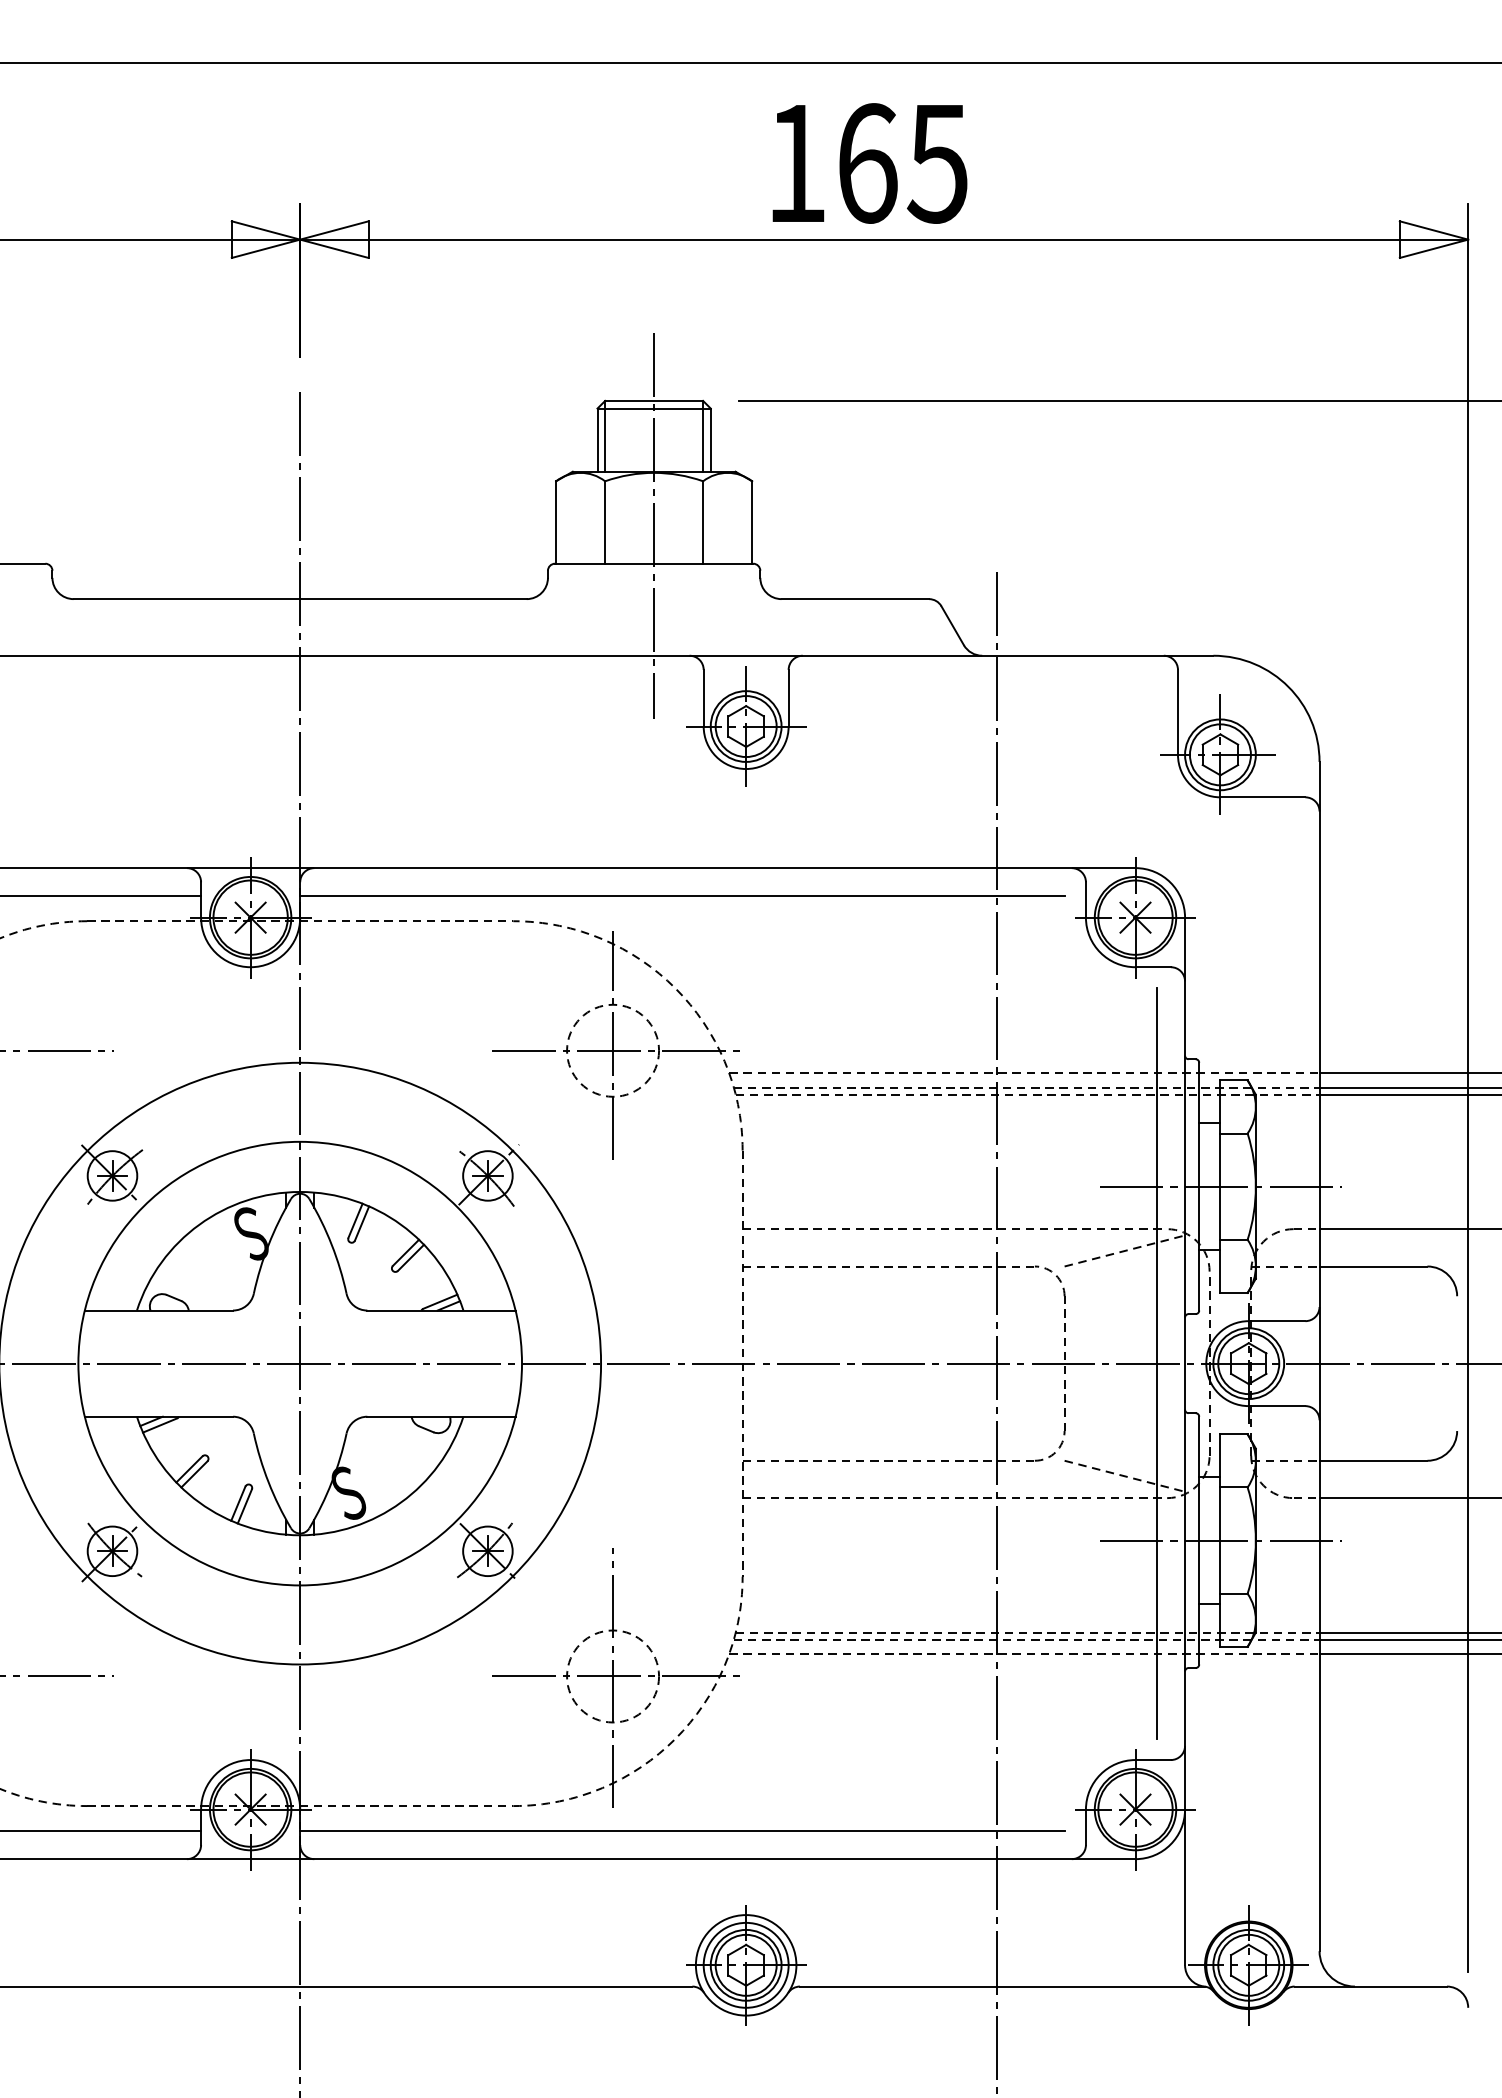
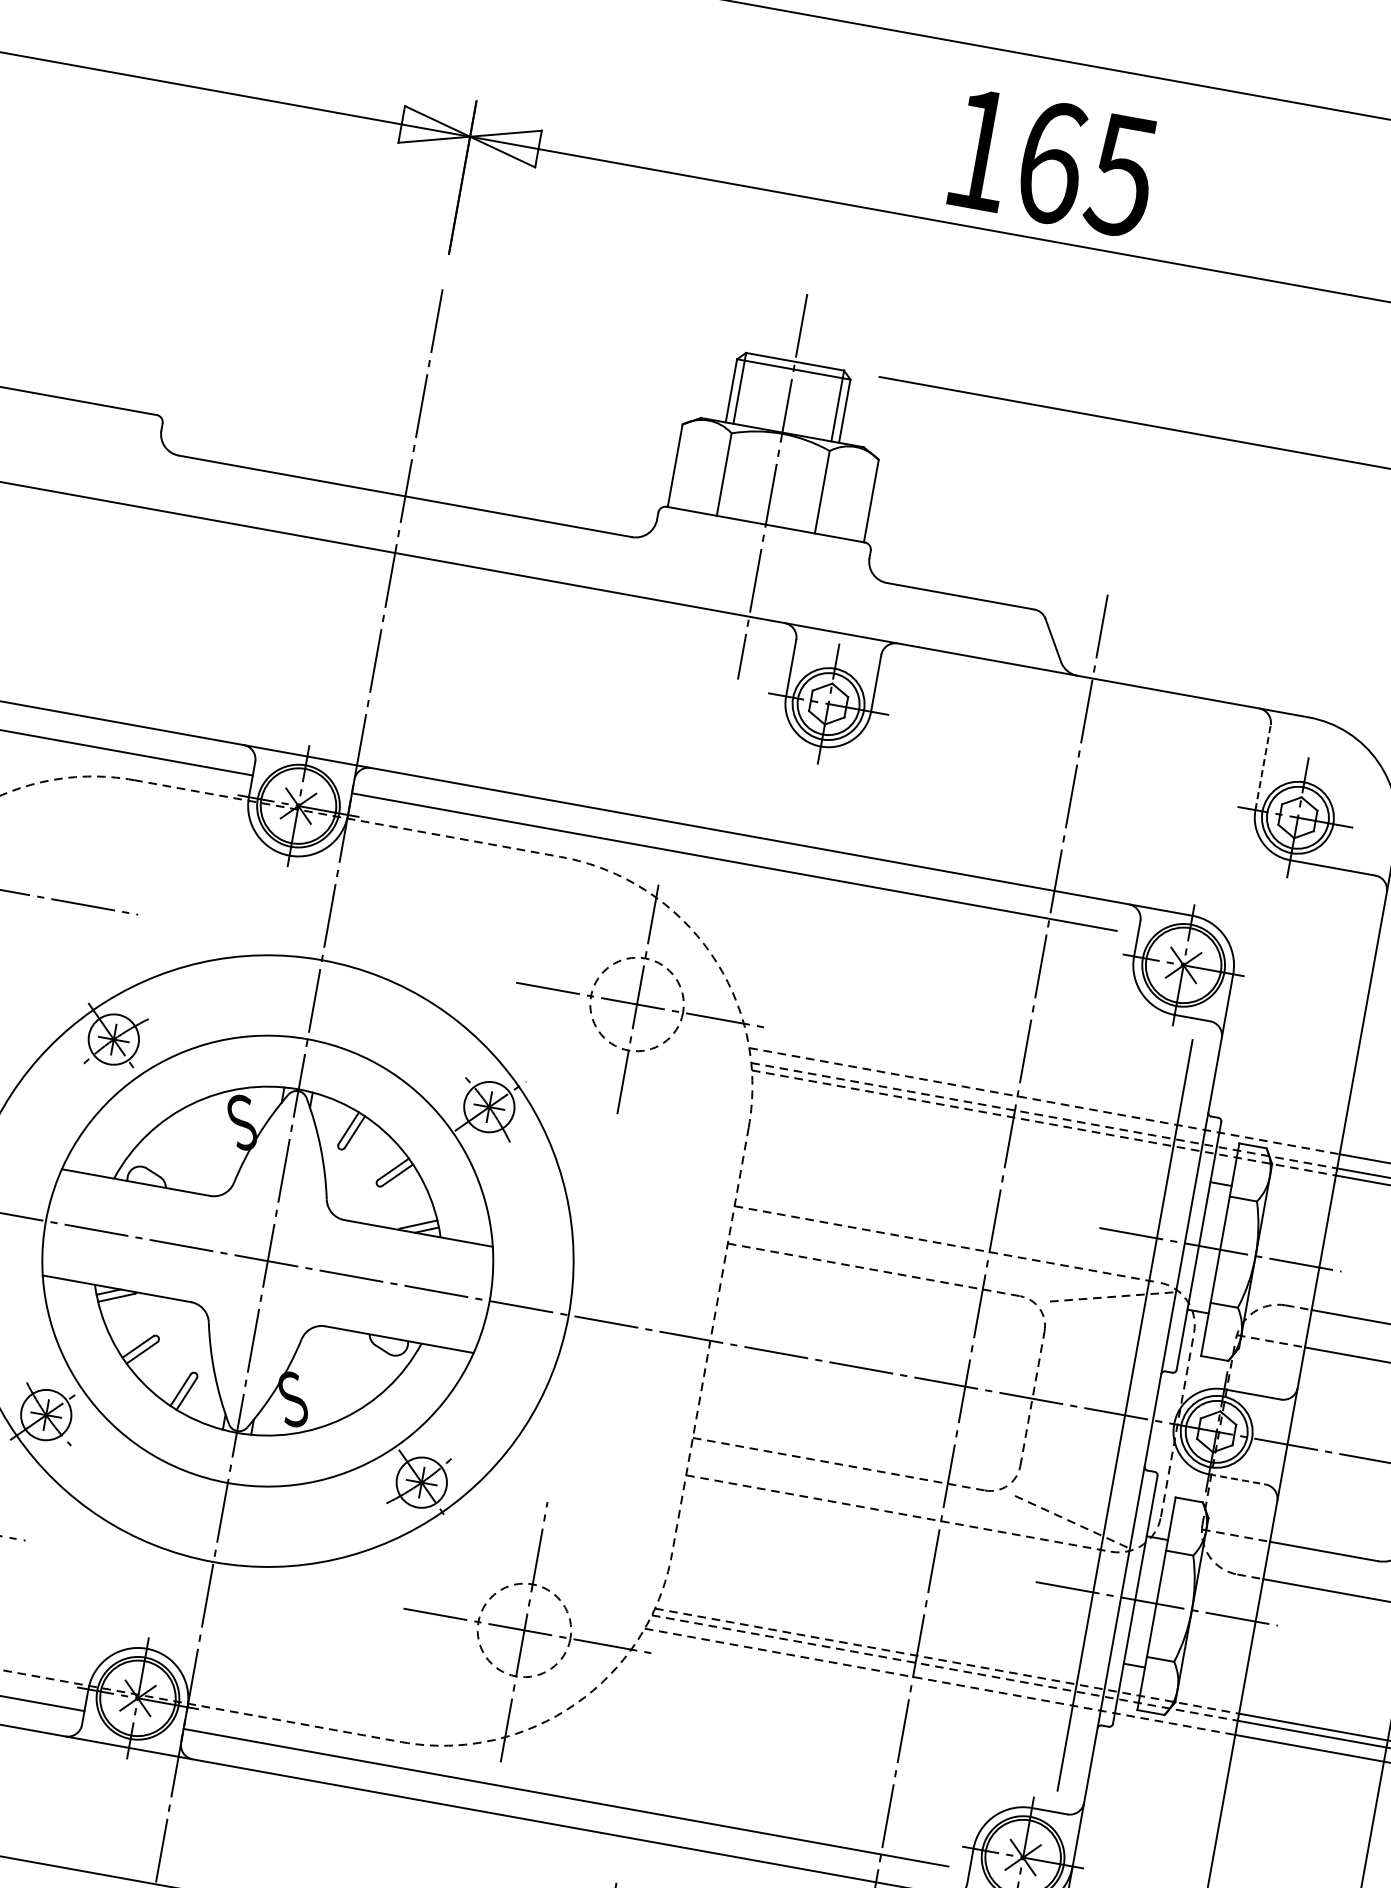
line: (1177, 711) -> (1262, 766), solid -> dashed
line: (1277, 1406) -> (1237, 1479), solid -> dashed

